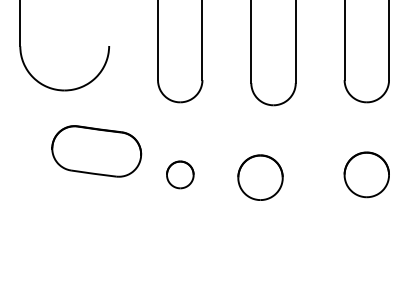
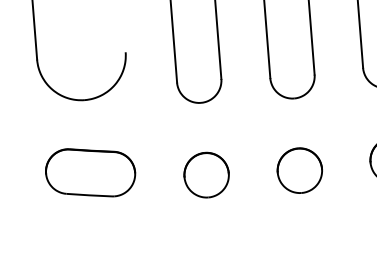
part: (96, 151) -> (90, 172), moved
part: (180, 174) -> (206, 174), size x1.67
part: (260, 177) -> (299, 170), moved

